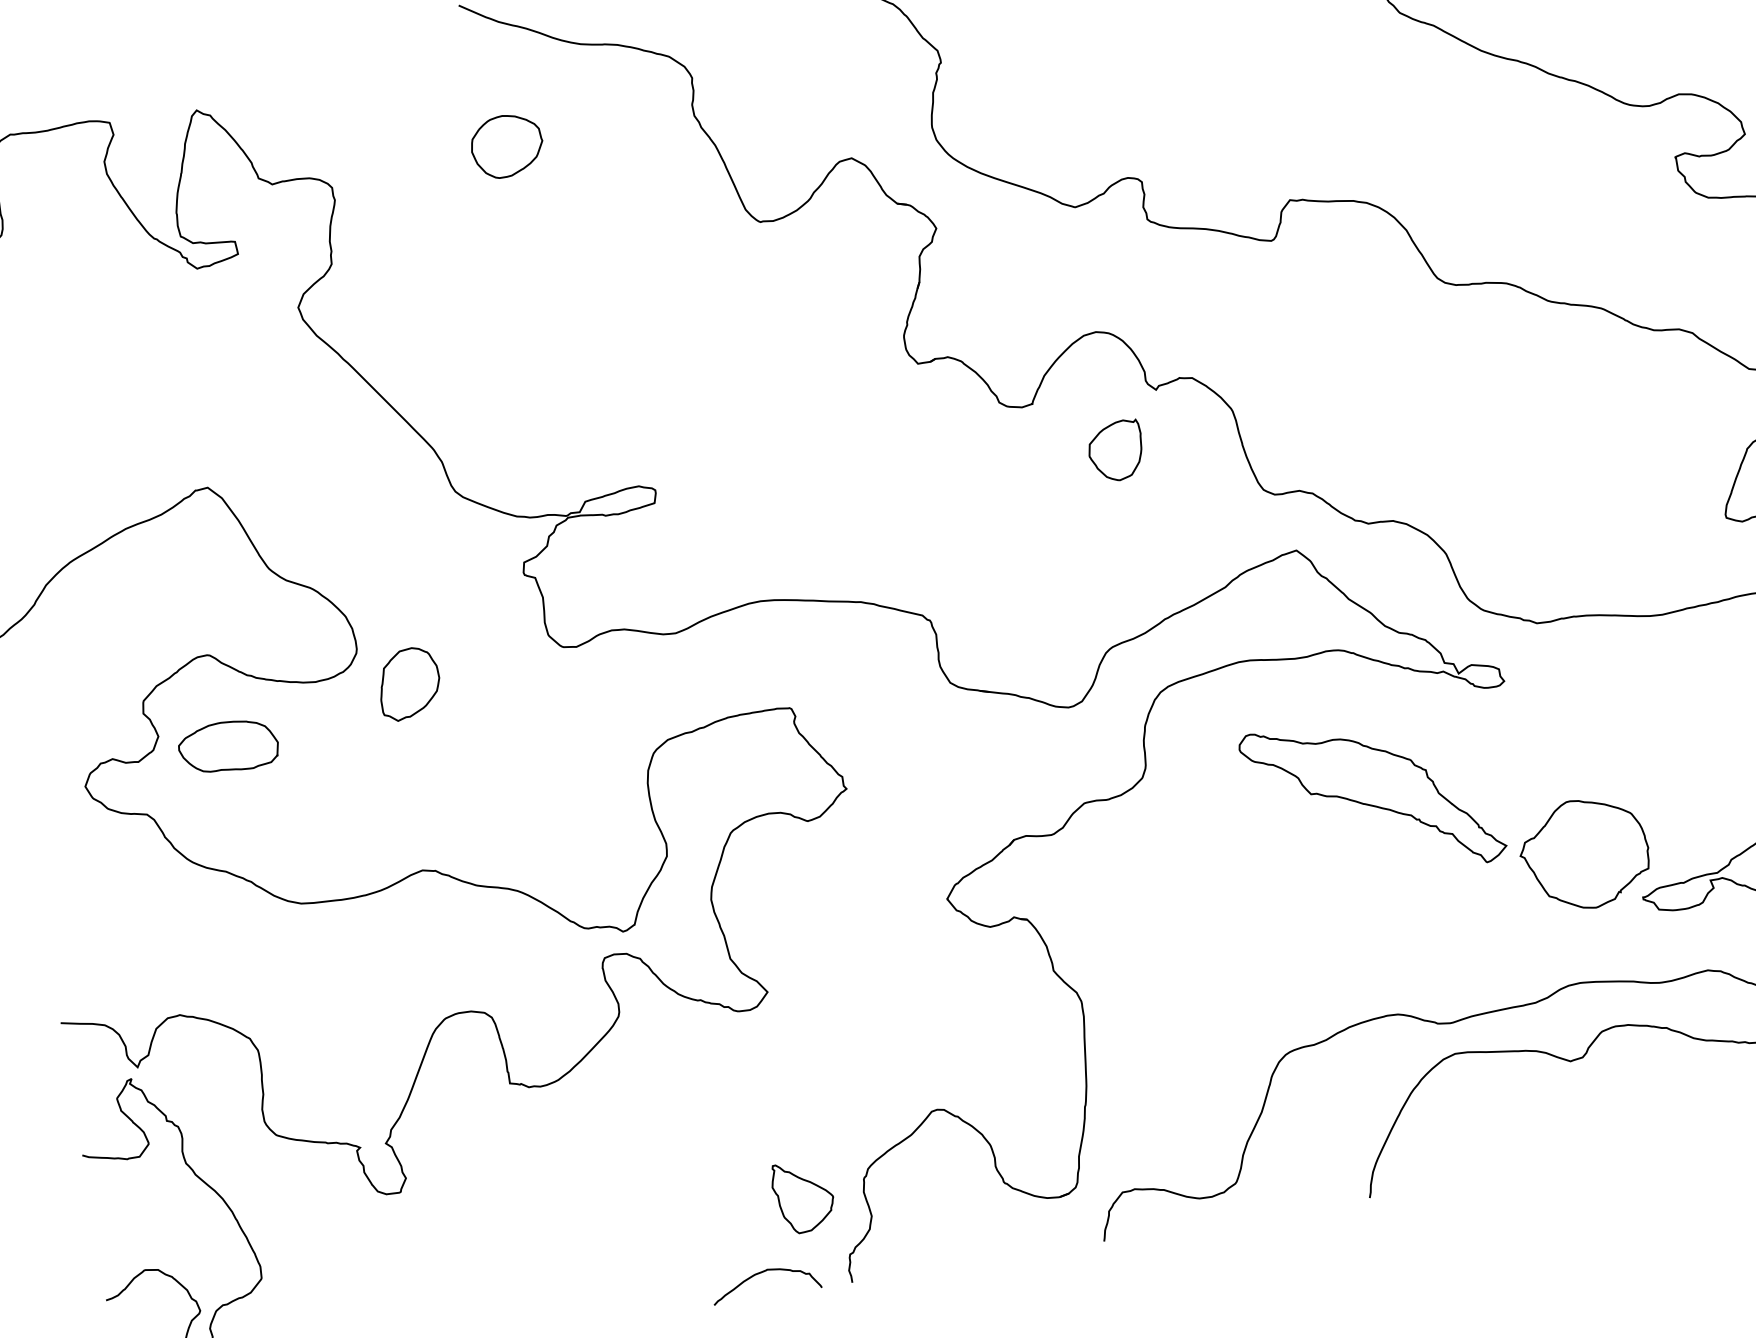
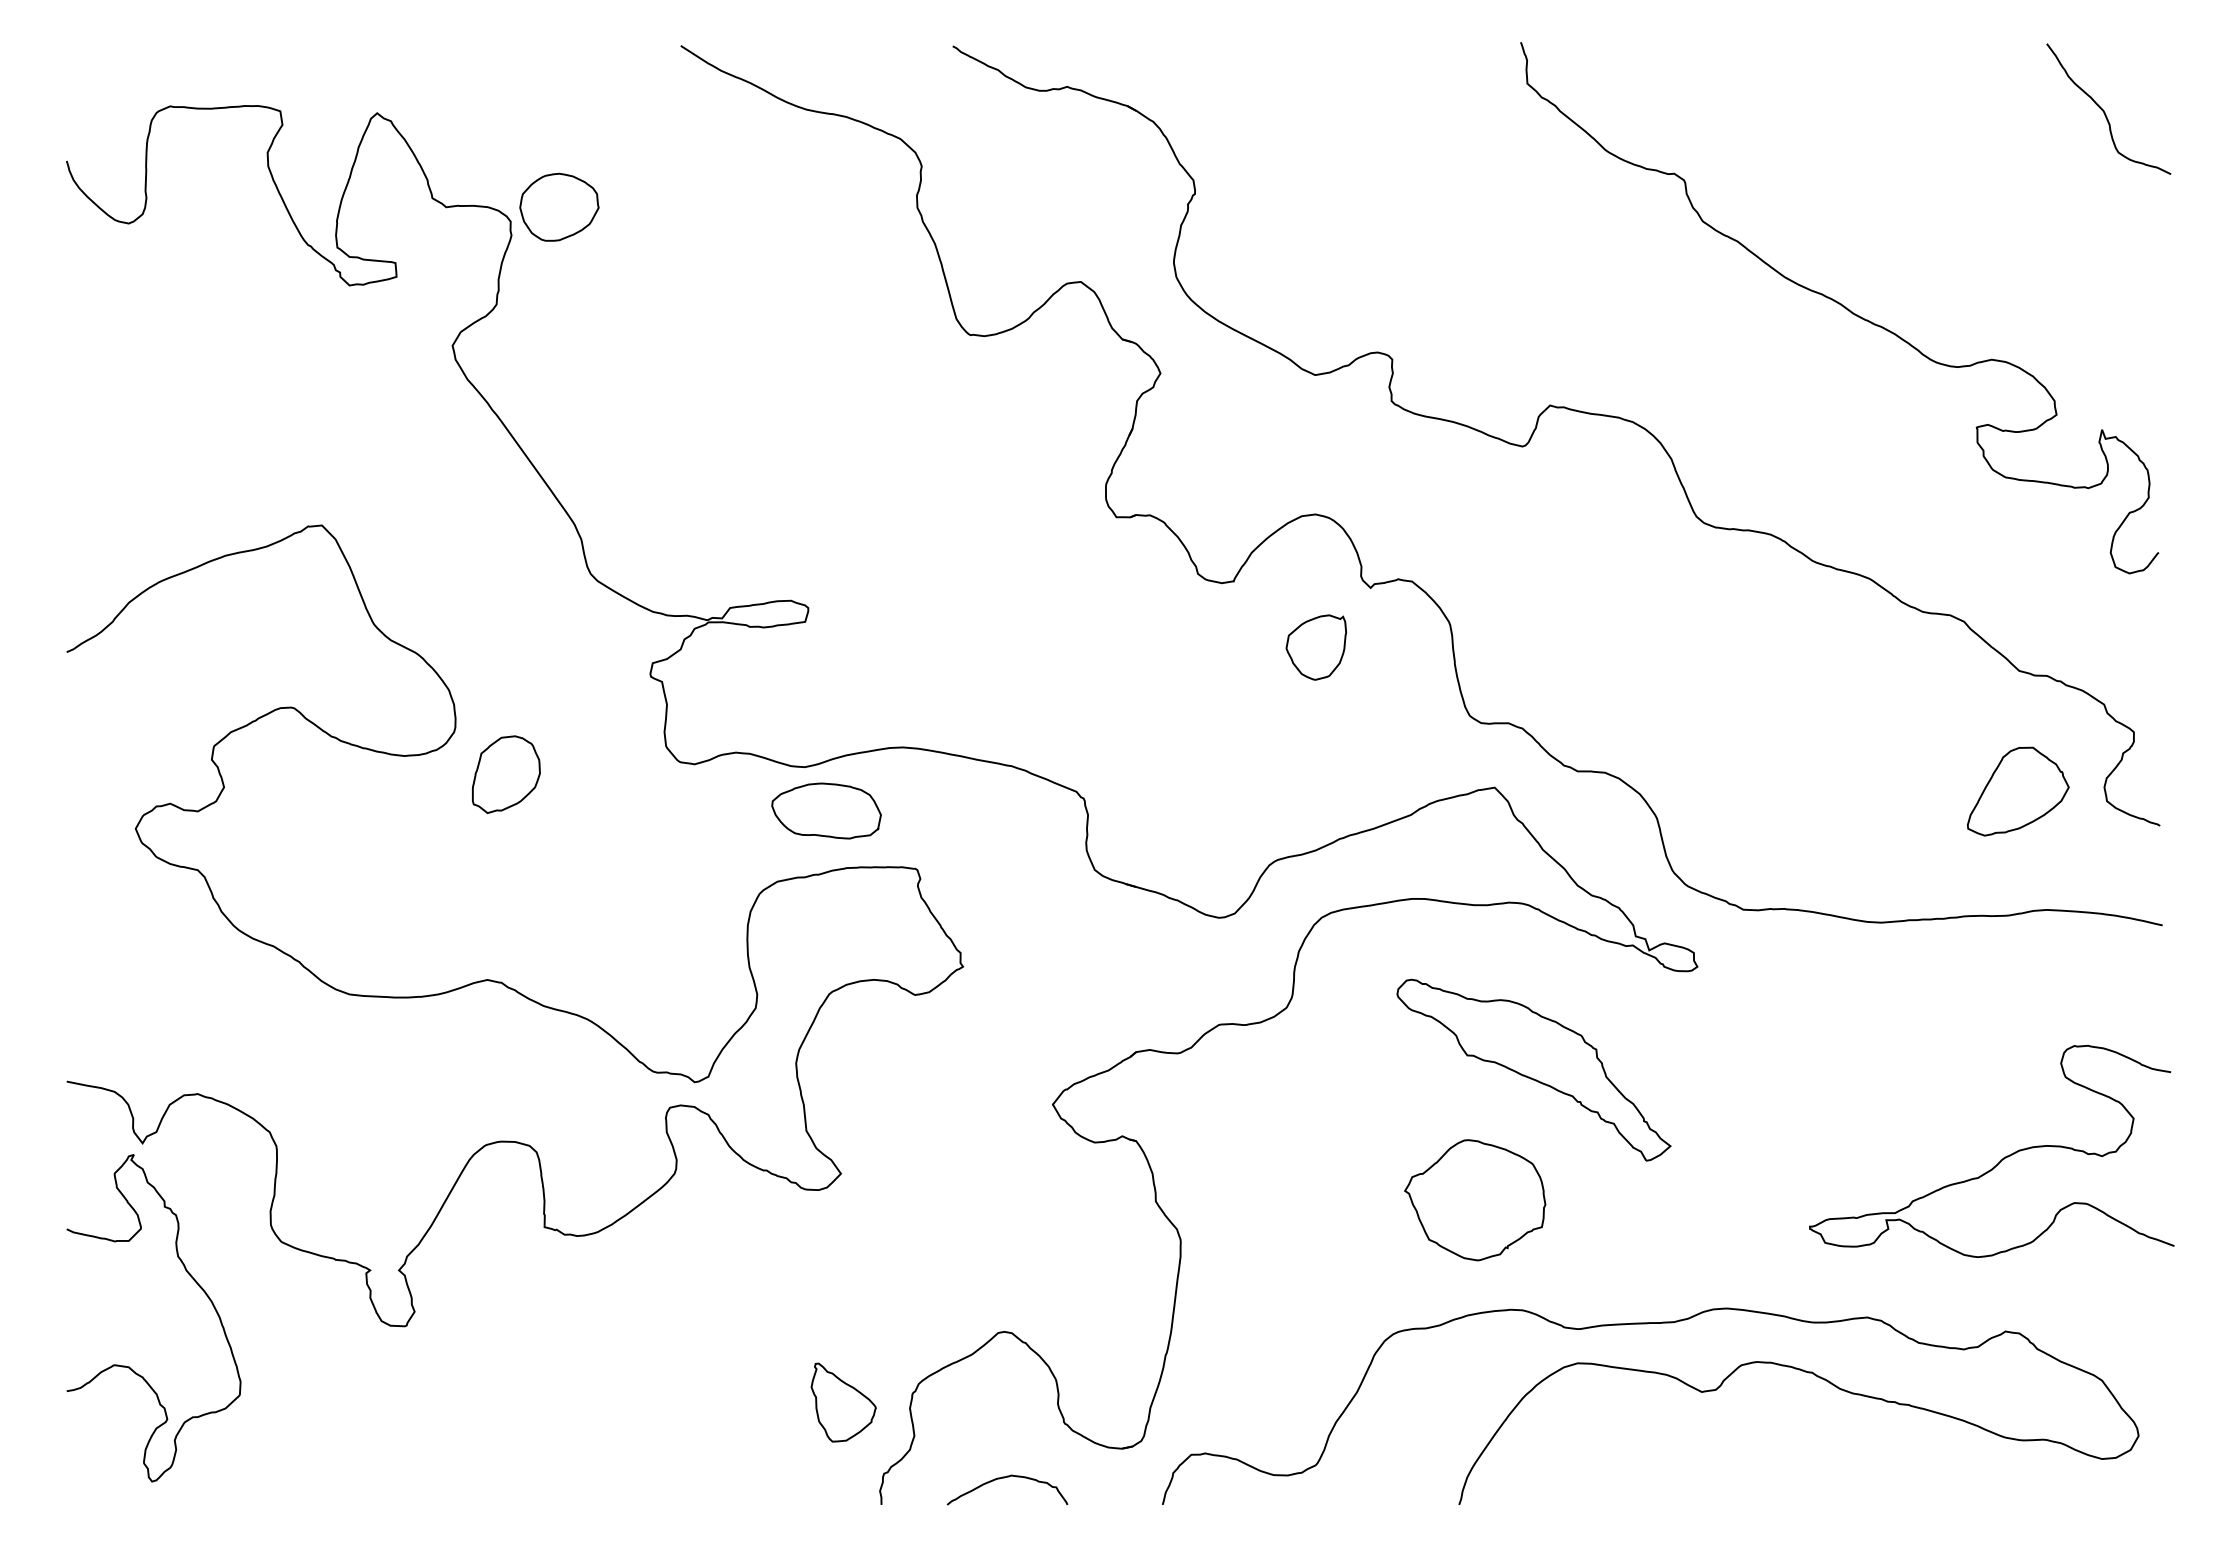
part: (507, 145) -> (559, 206), moved
part: (228, 746) -> (826, 810), moved
part: (1585, 854) -> (1475, 1200), moved
curve: (761, 1273) -> (1004, 1478), moved

